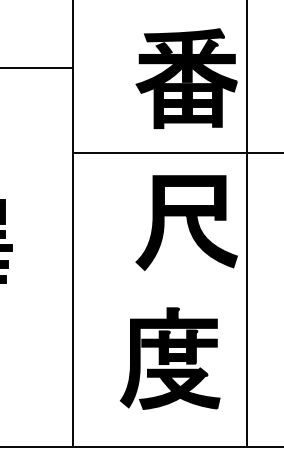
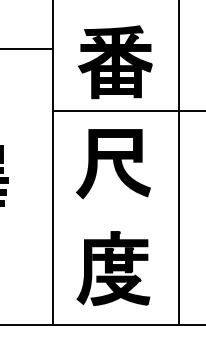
part: (186, 79) -> (115, 62), moved
part: (186, 223) -> (113, 164), moved
part: (170, 358) -> (113, 268), moved

